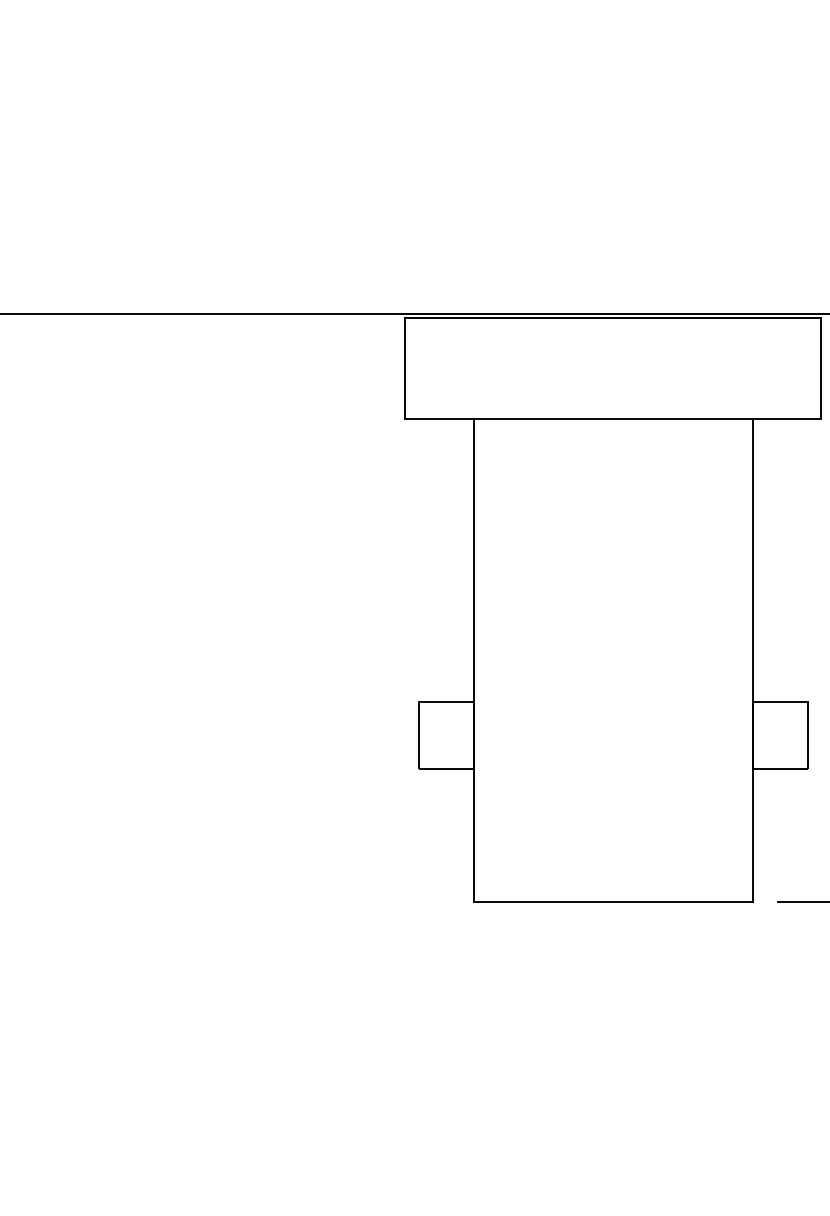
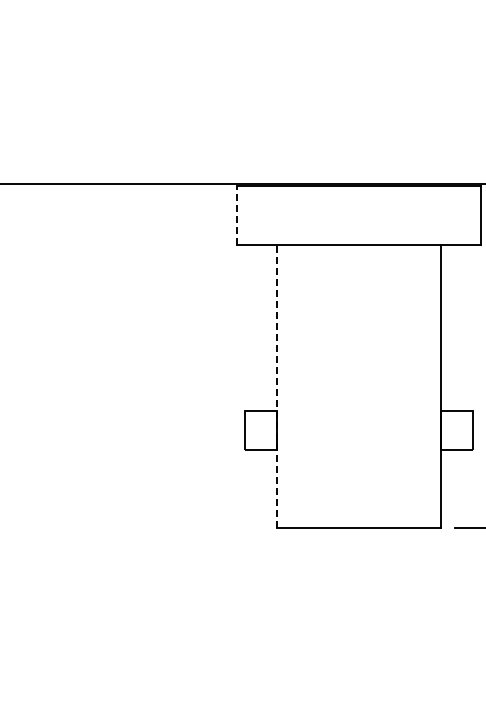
line: (405, 368) -> (237, 215), solid -> dashed
line: (473, 660) -> (277, 386), solid -> dashed

